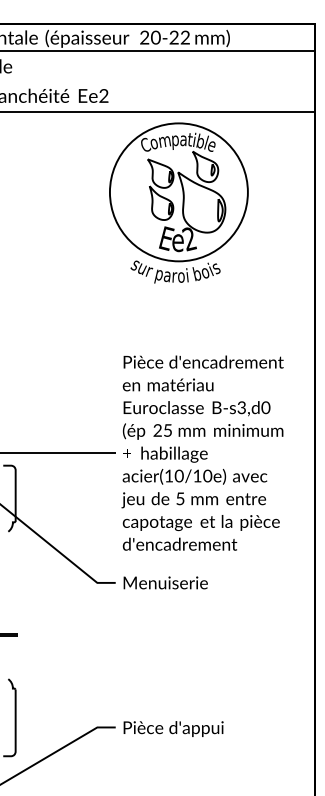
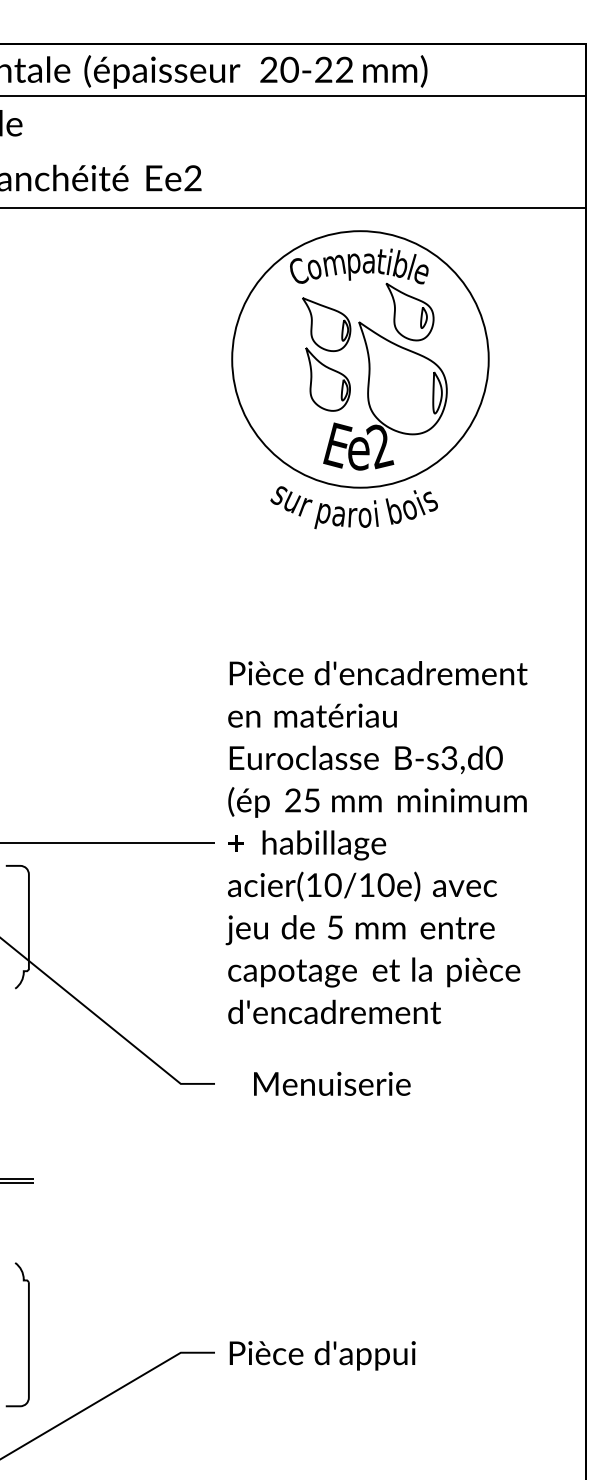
part: (178, 202) -> (359, 378), moved
text: (165, 582) -> (331, 1083), moved

